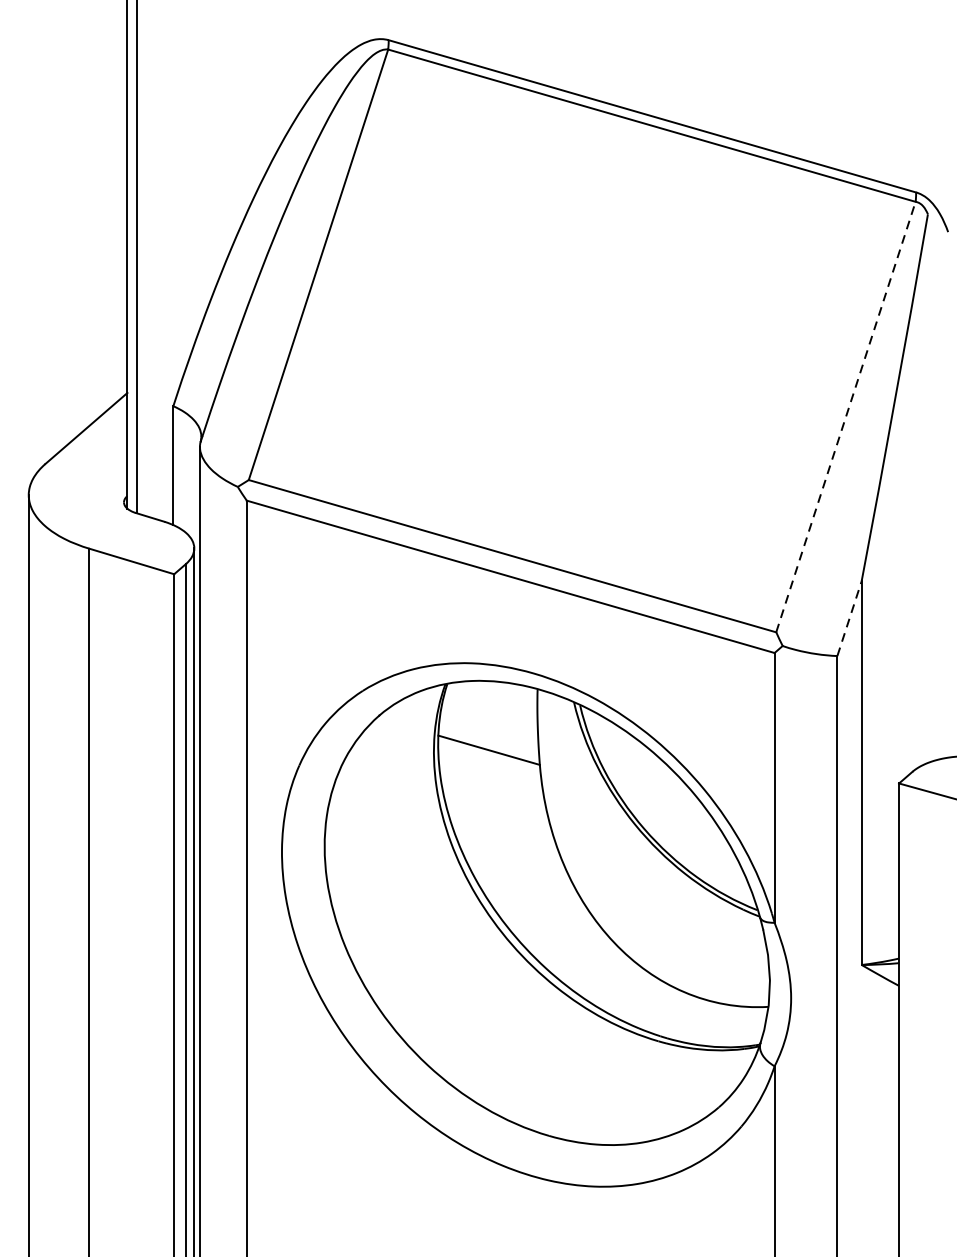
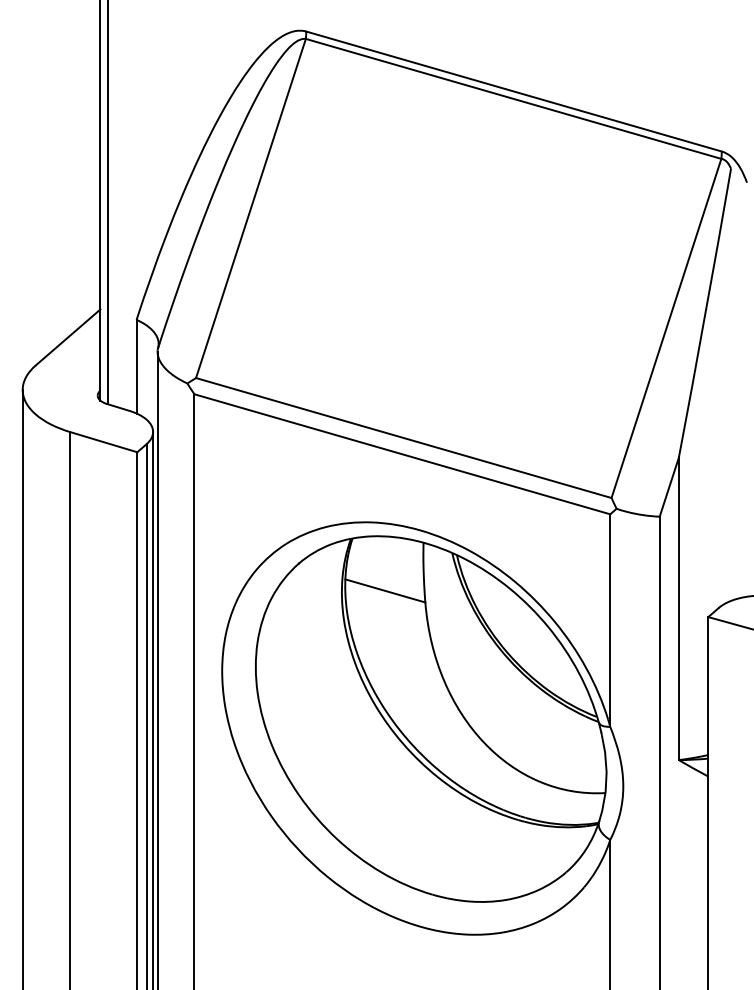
line: (845, 415) -> (666, 327), dashed -> solid
line: (849, 617) -> (669, 486), dashed -> solid

